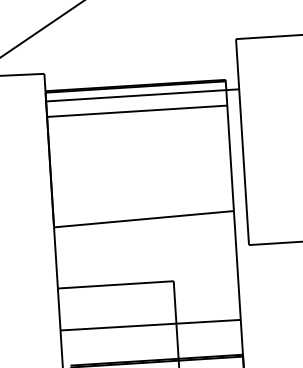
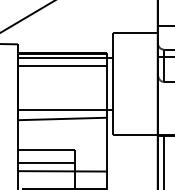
line: (149, 201) -> (65, 110), added
line: (117, 311) -> (46, 163), added

